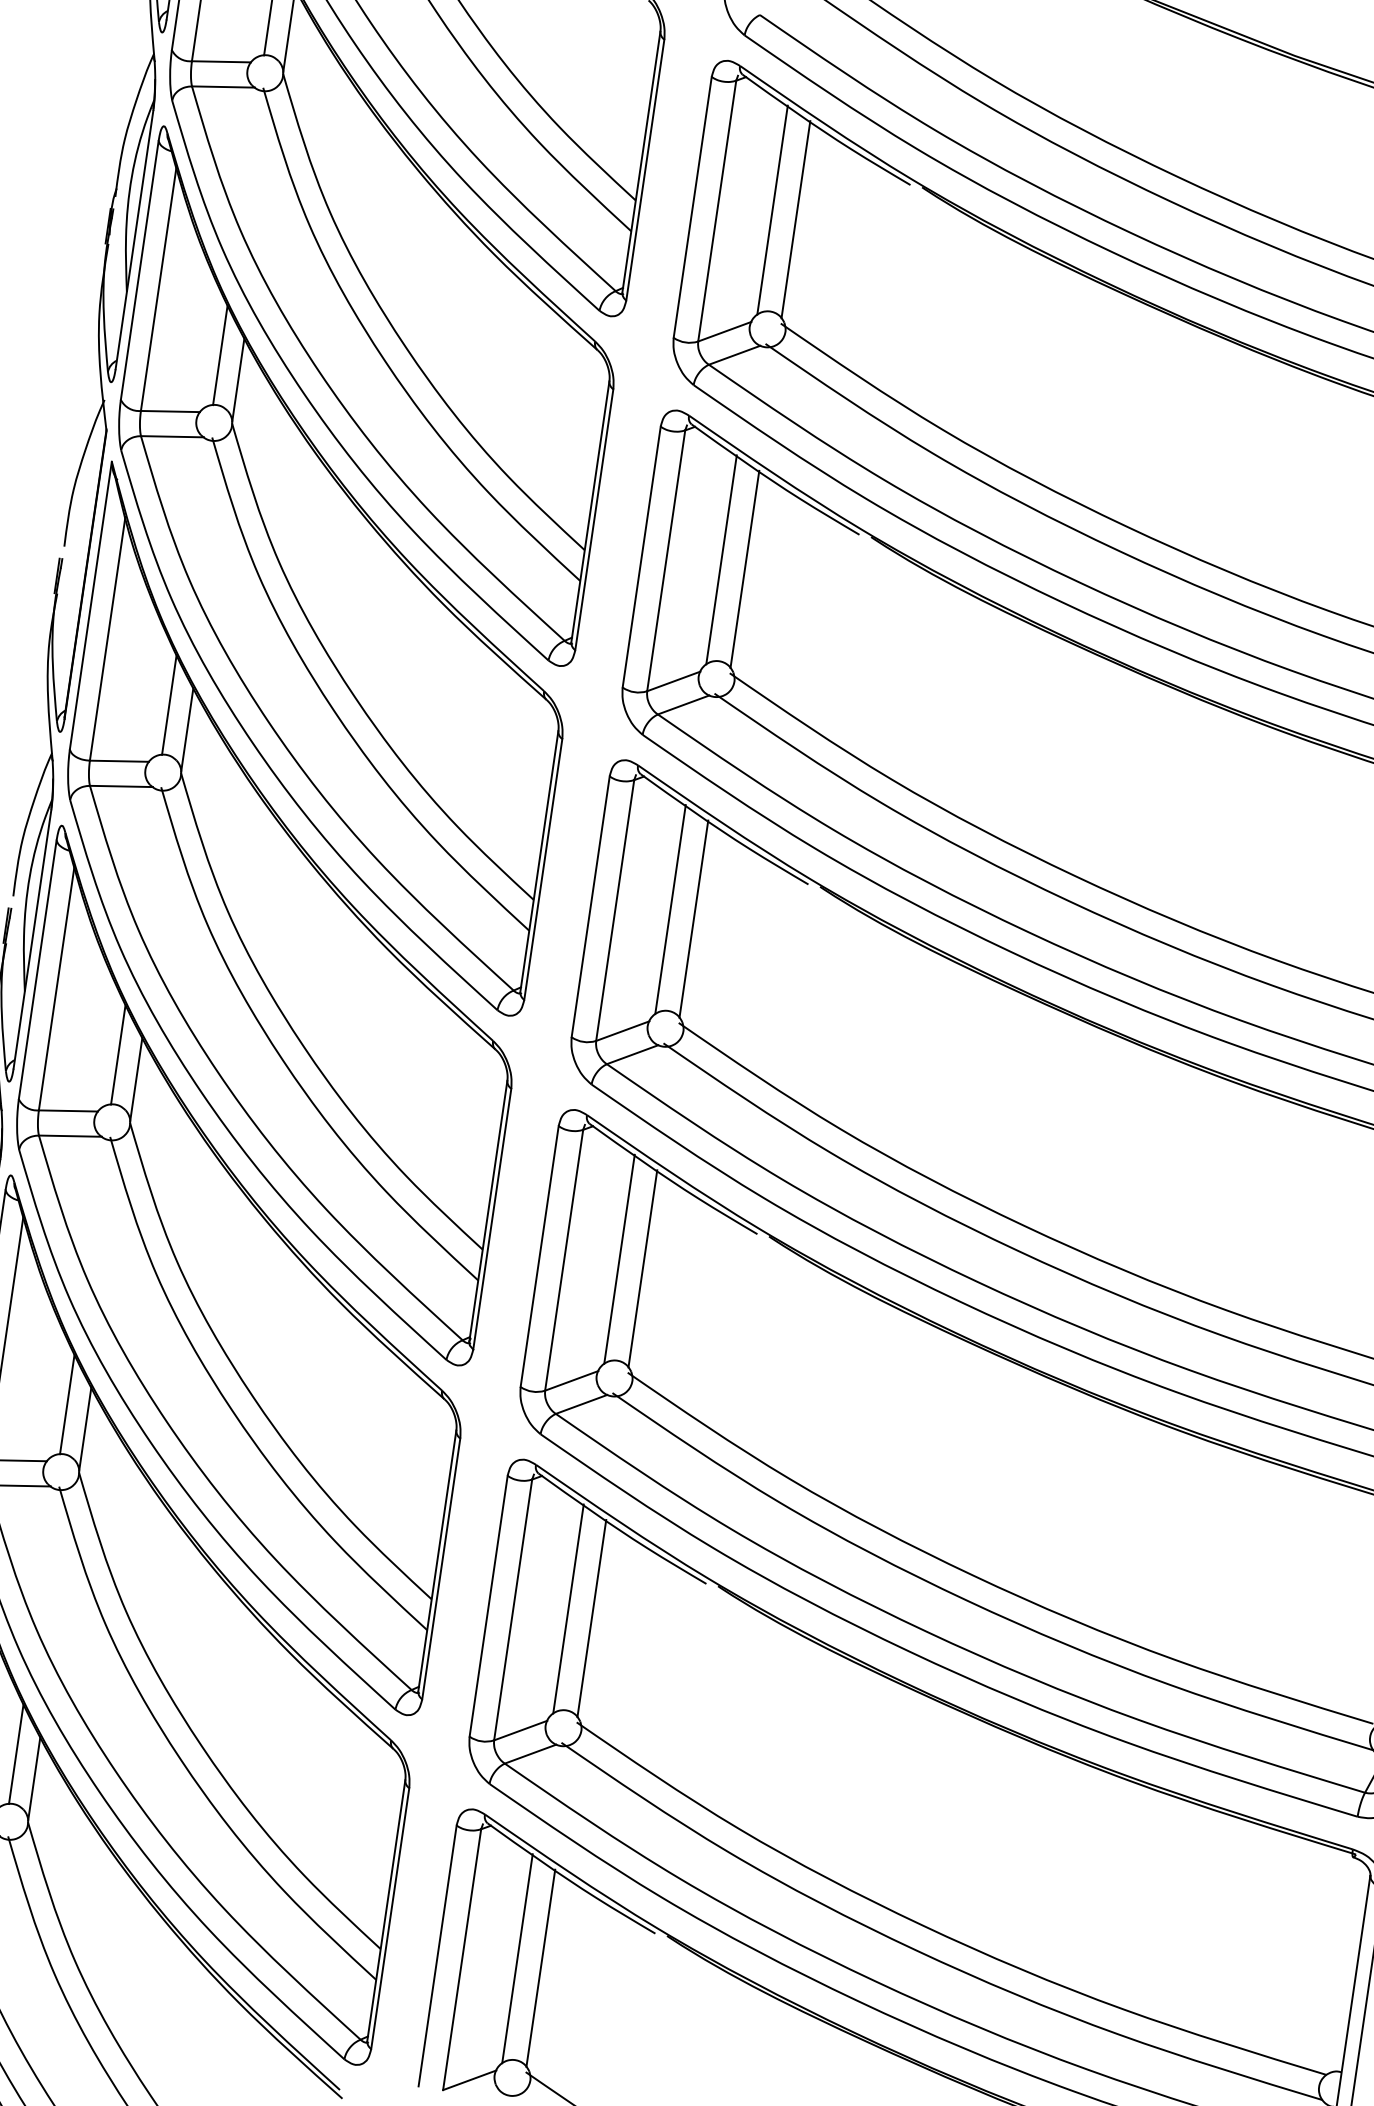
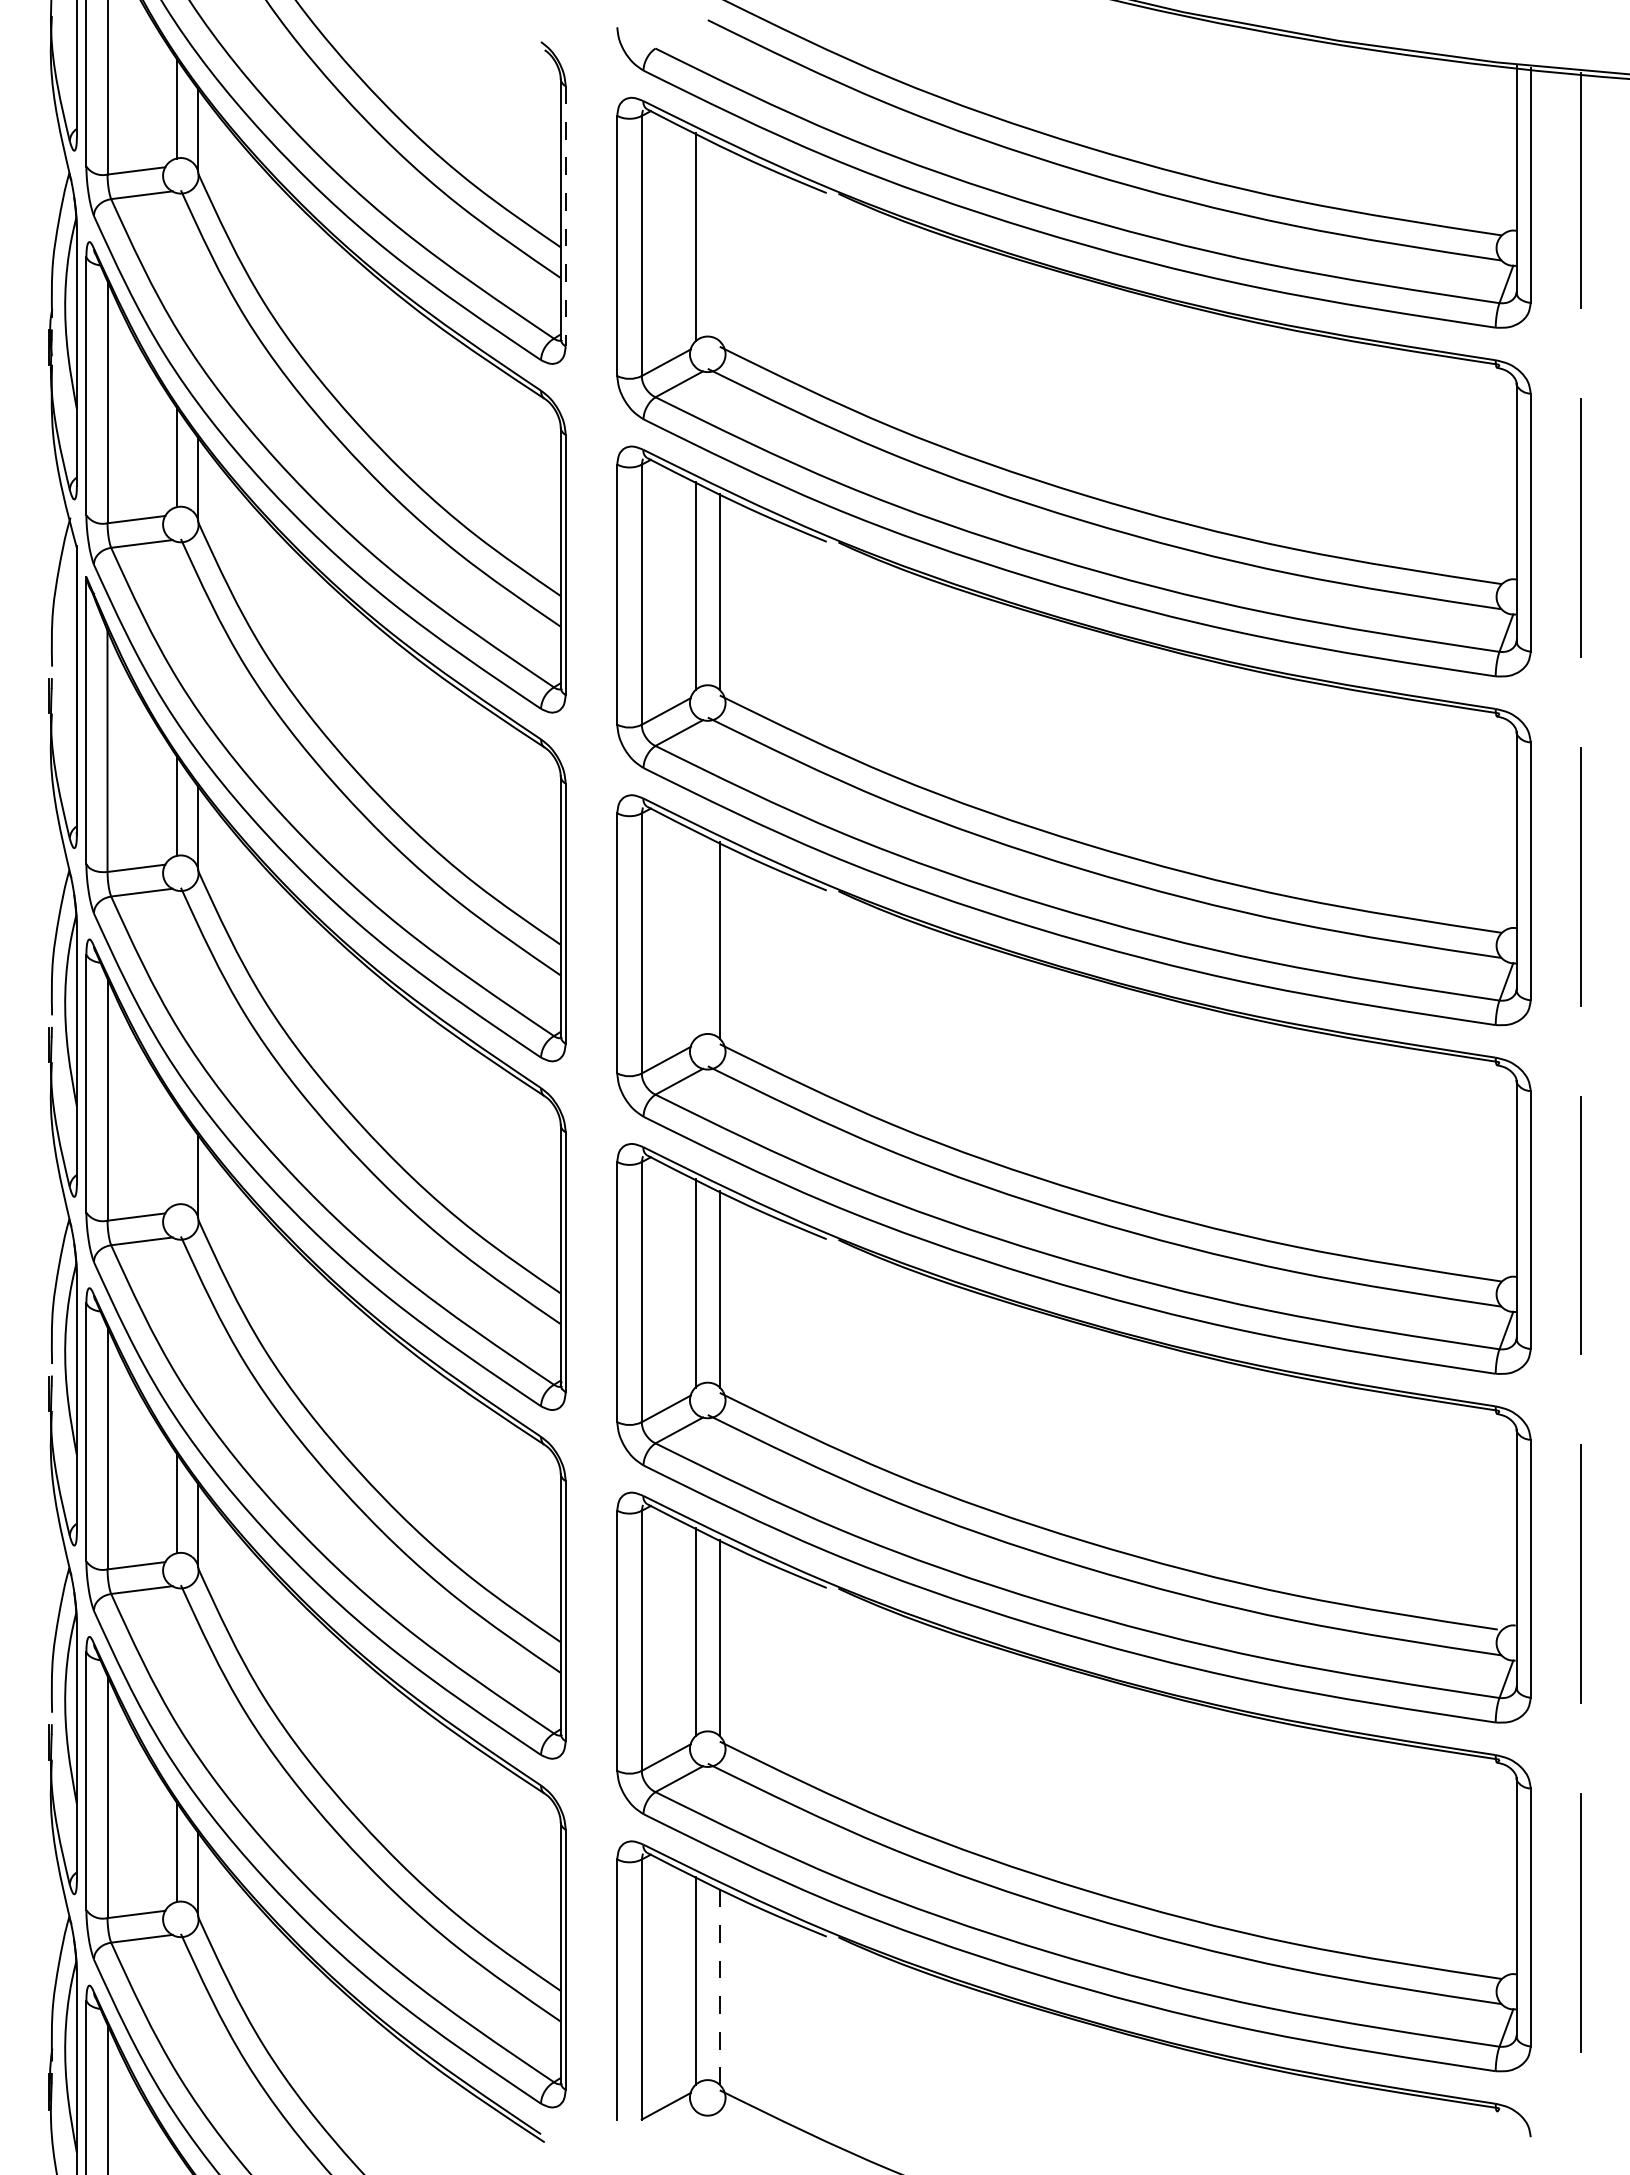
line: (645, 170) -> (565, 216), solid -> dashed
line: (795, 218) -> (719, 242), removed
line: (670, 909) -> (695, 934), removed
line: (118, 1054) -> (177, 1154), removed
line: (540, 1967) -> (719, 1986), solid -> dashed

